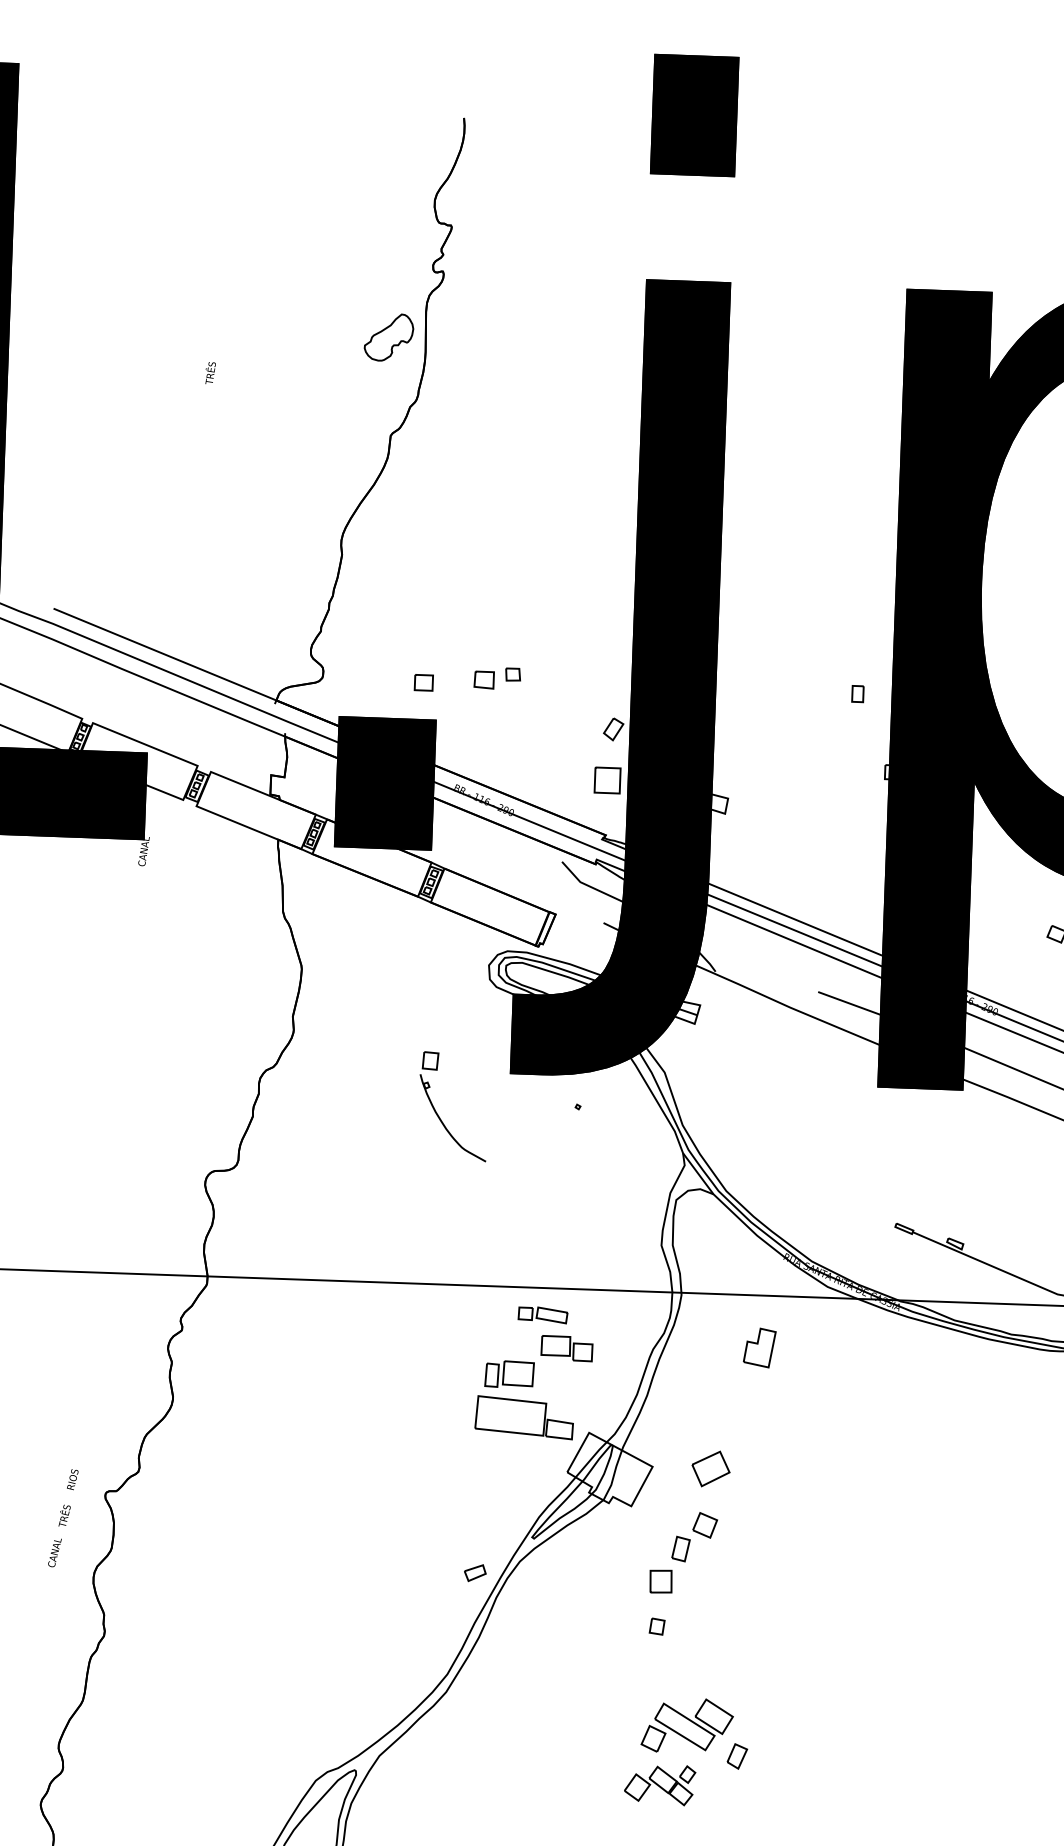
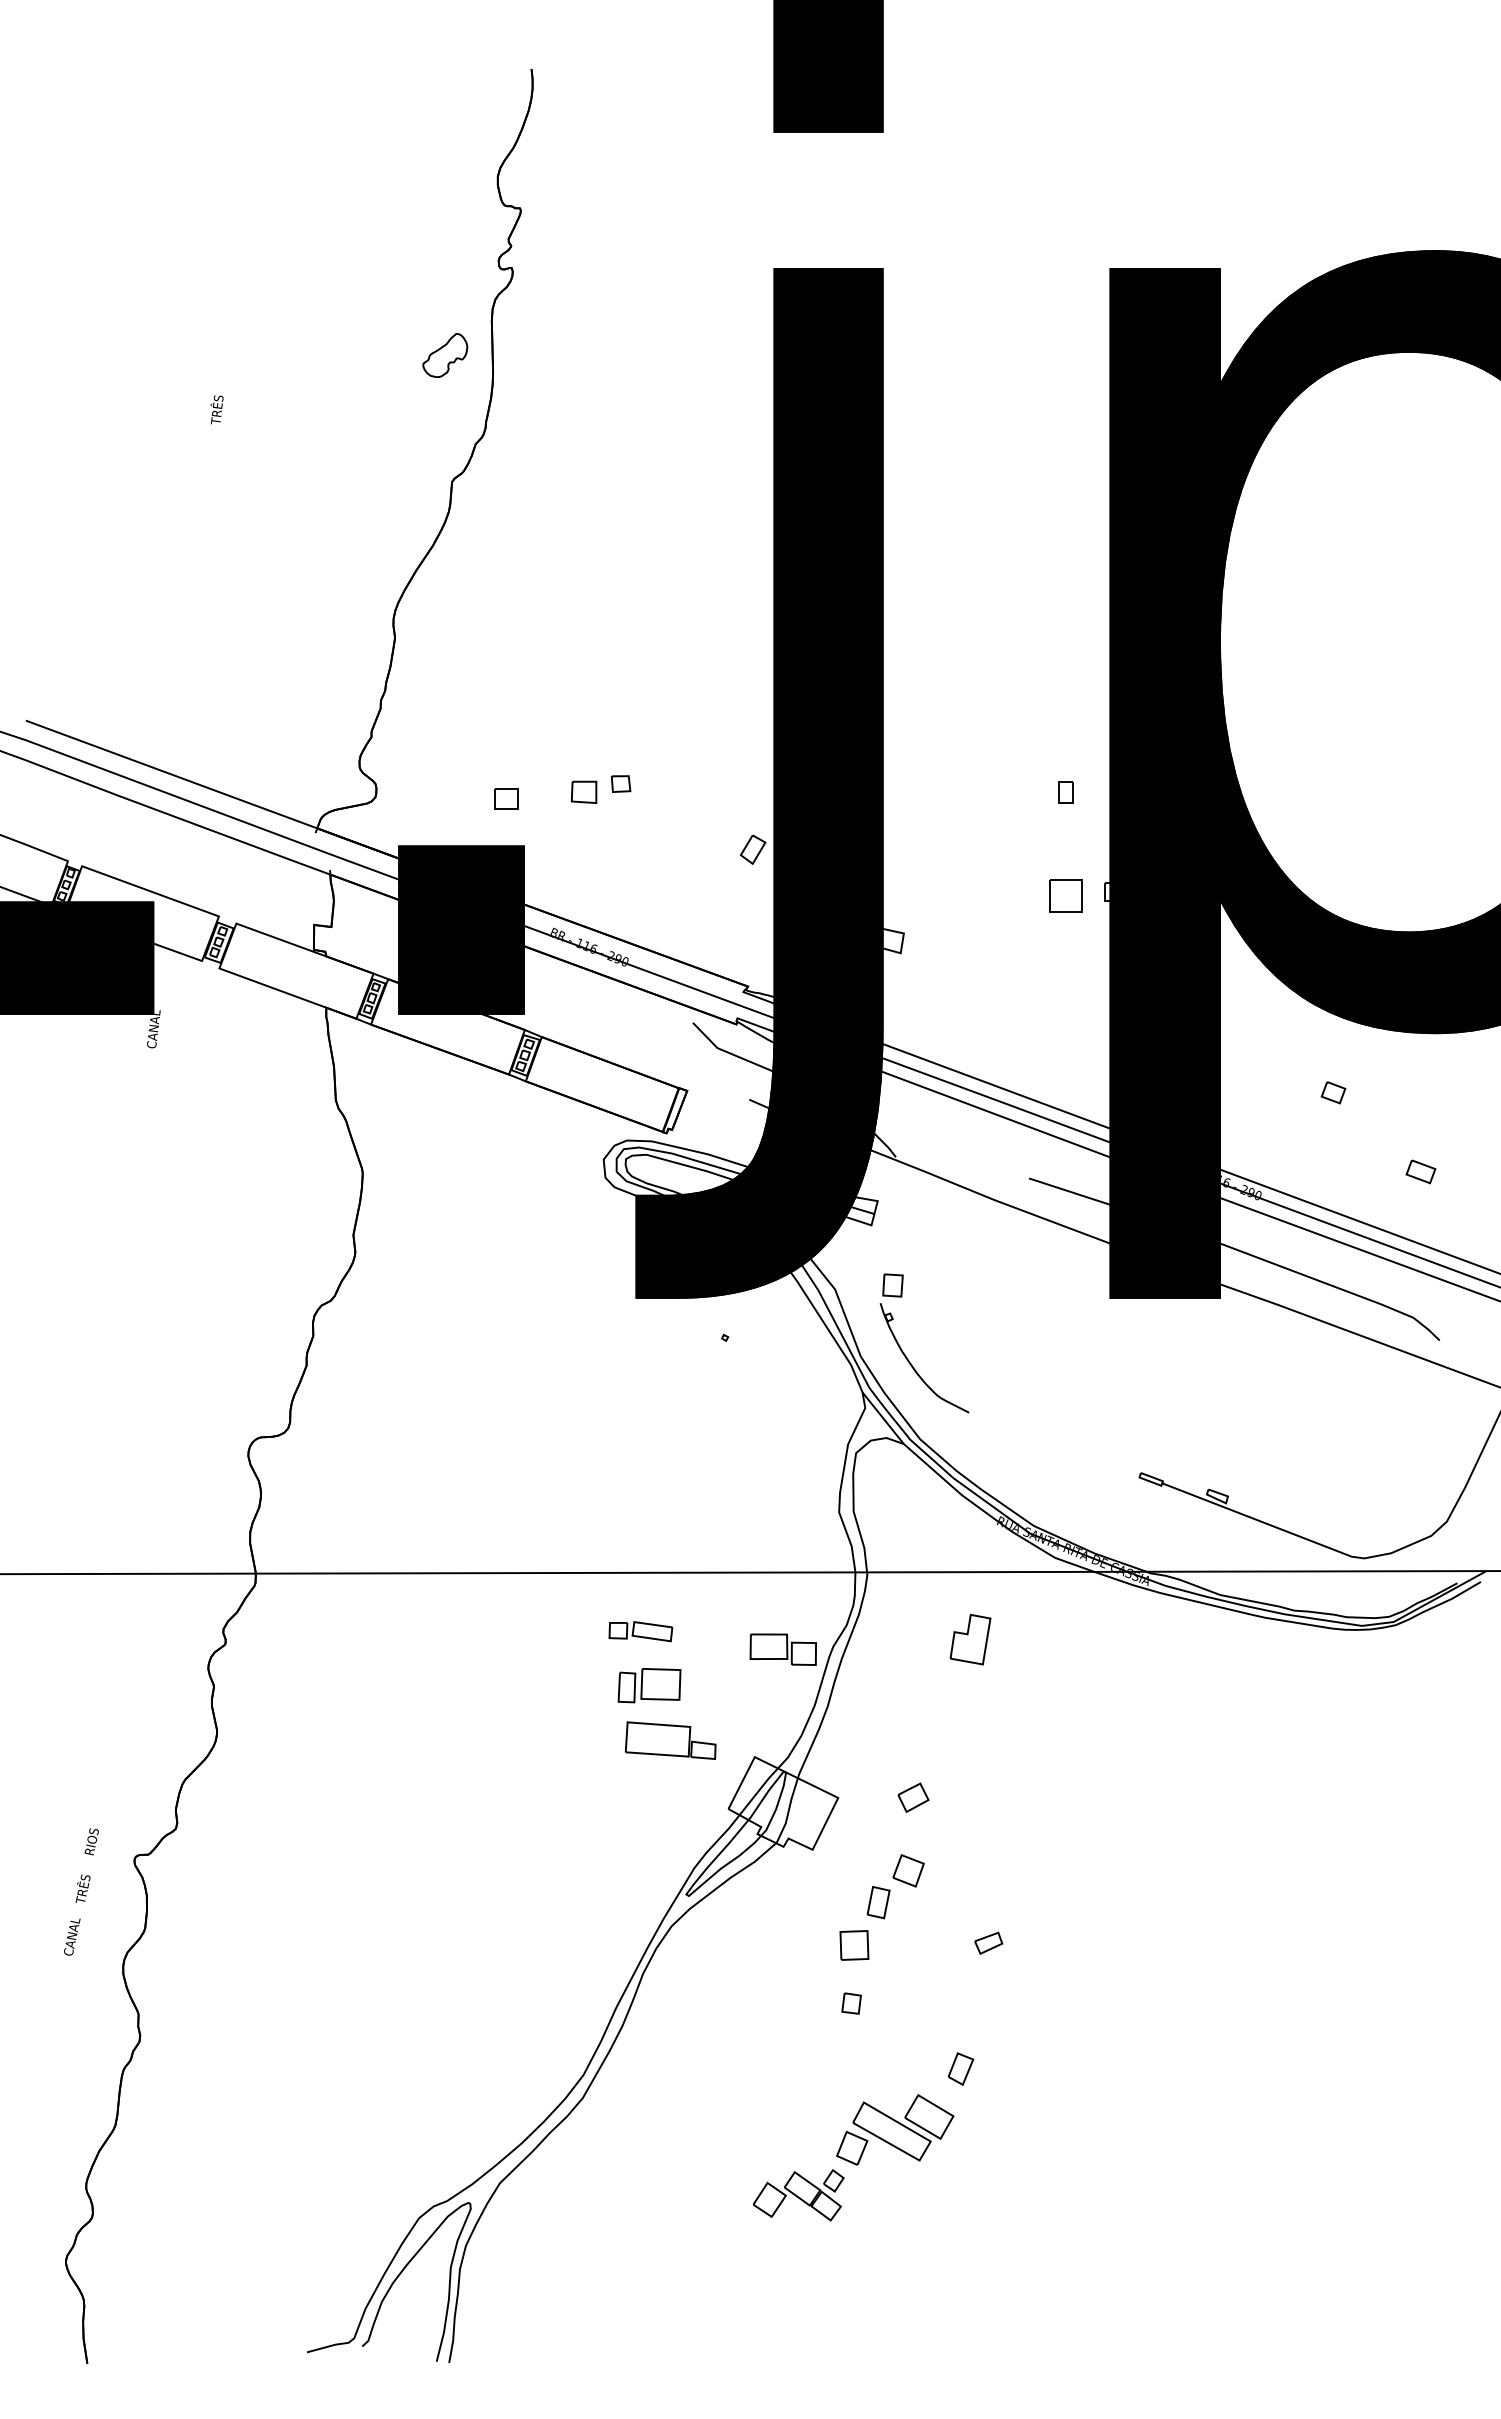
part: (389, 337) -> (445, 355), size x0.71
part: (607, 780) -> (1065, 895), moved
part: (438, 1114) -> (905, 1354), moved
part: (542, 1314) -> (640, 1631), moved
part: (566, 1348) -> (782, 1649), moved
part: (524, 1417) -> (670, 1740), size x0.71
part: (711, 1468) -> (913, 1797), size x0.62
part: (475, 1572) -> (988, 1942), moved
part: (736, 1756) -> (960, 2068), moved
part: (659, 1785) -> (798, 2195), moved

